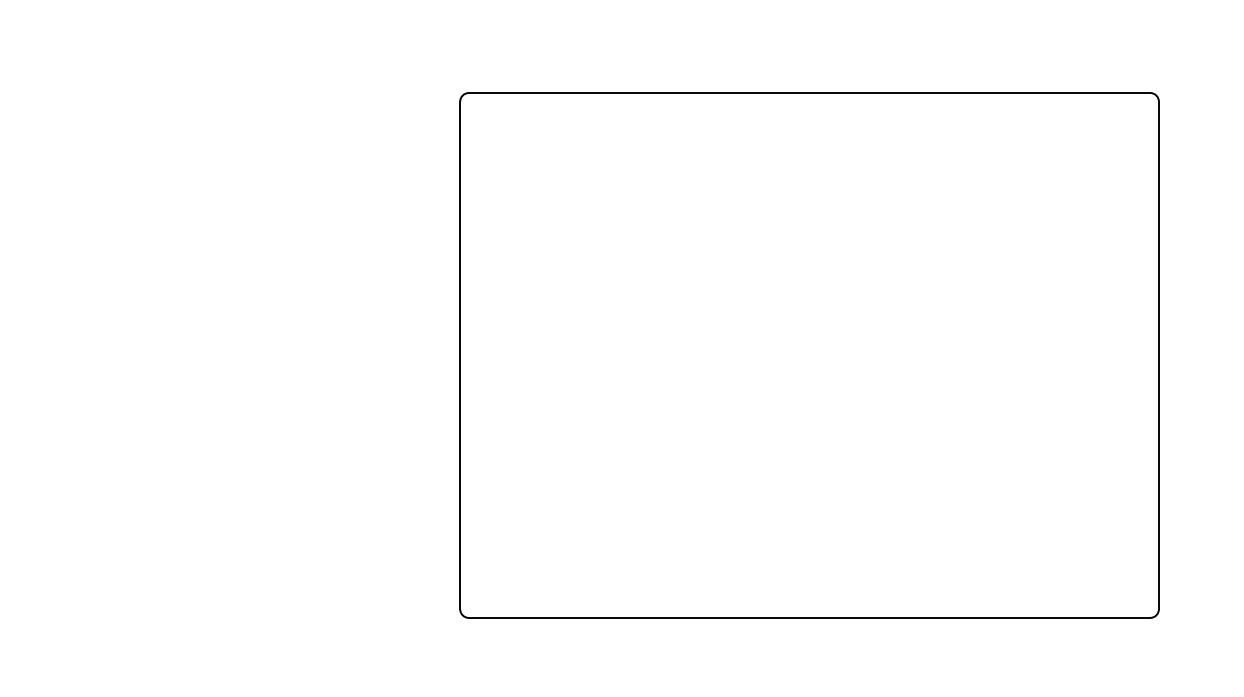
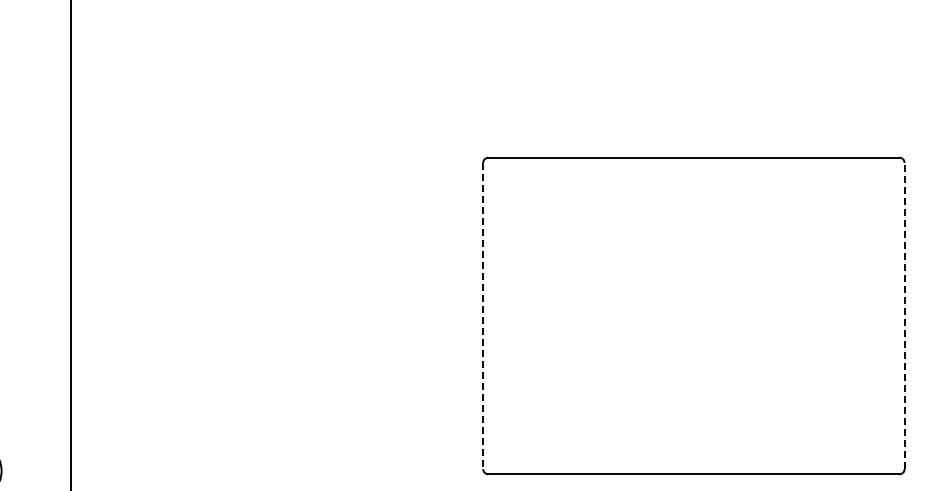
line: (1158, 354) -> (904, 315), solid -> dashed
line: (460, 356) -> (483, 316), solid -> dashed

